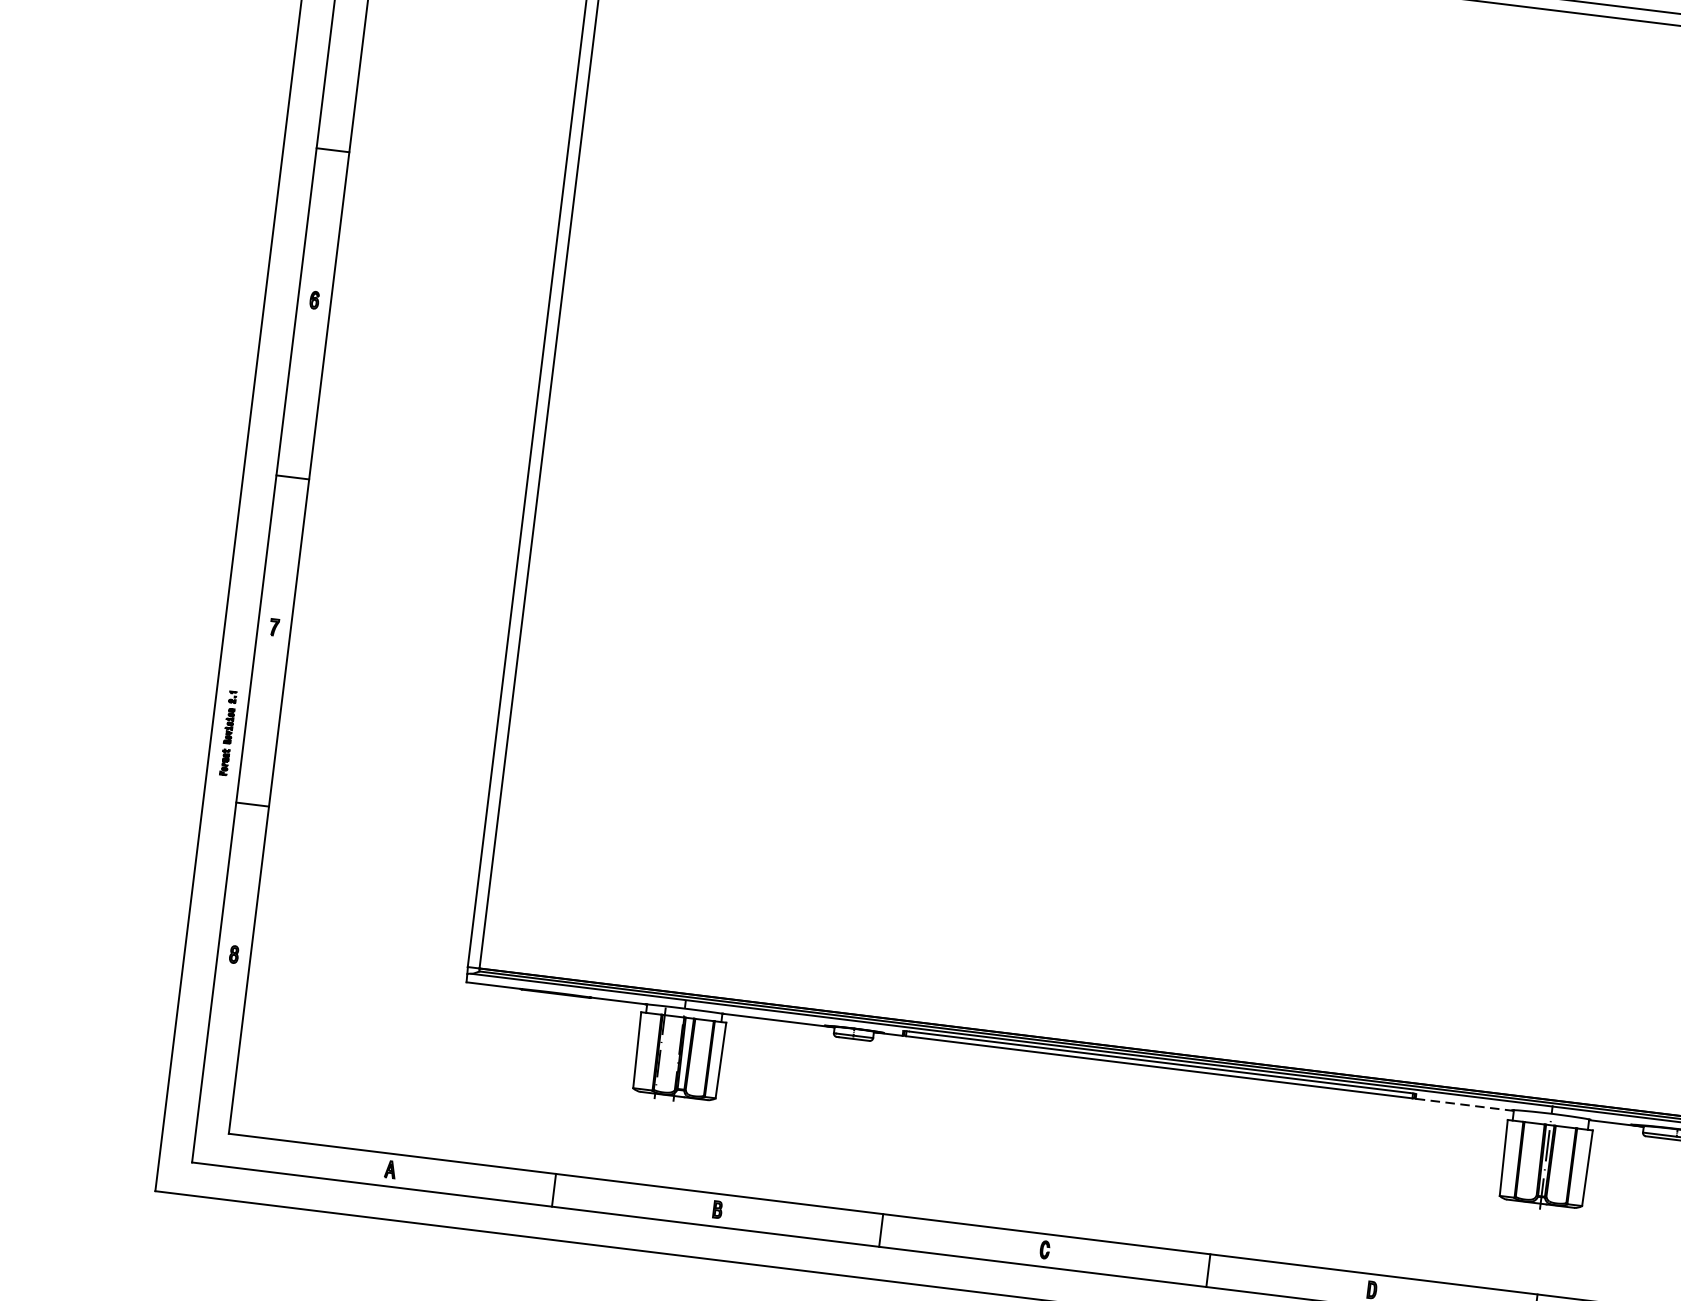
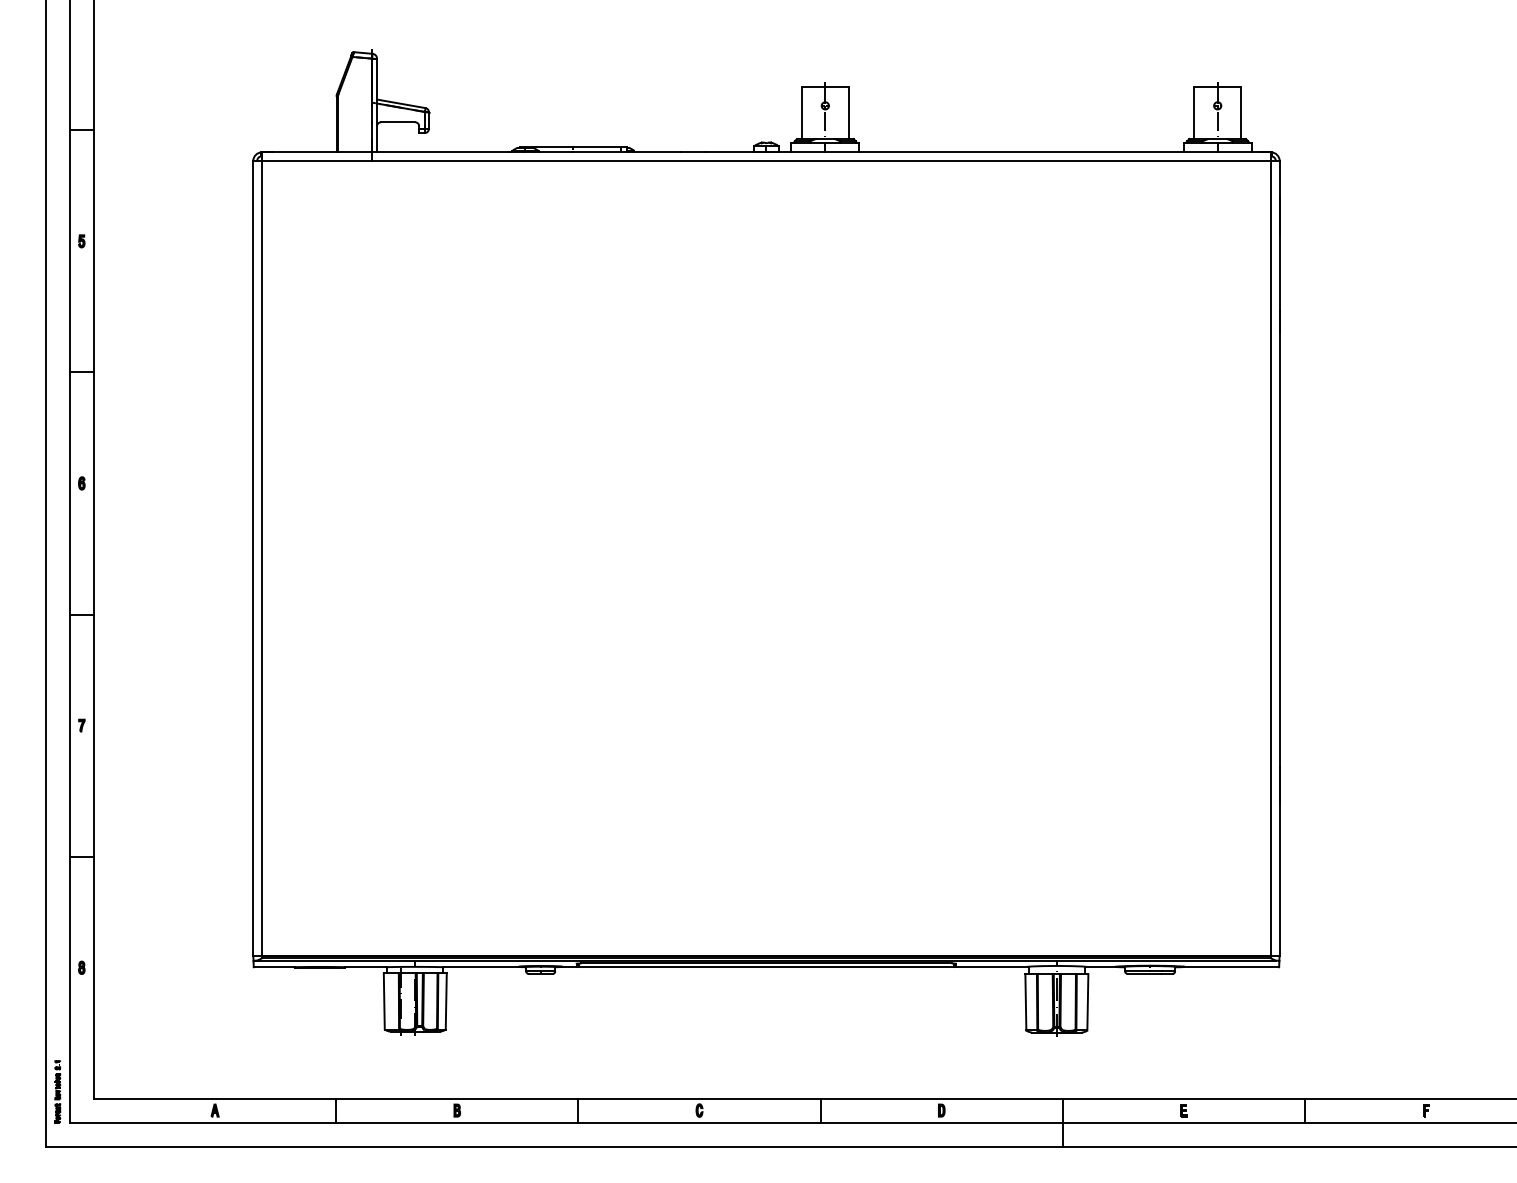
part: (228, 732) -> (57, 1091), moved
line: (1465, 1105) -> (993, 967), dashed -> solid

